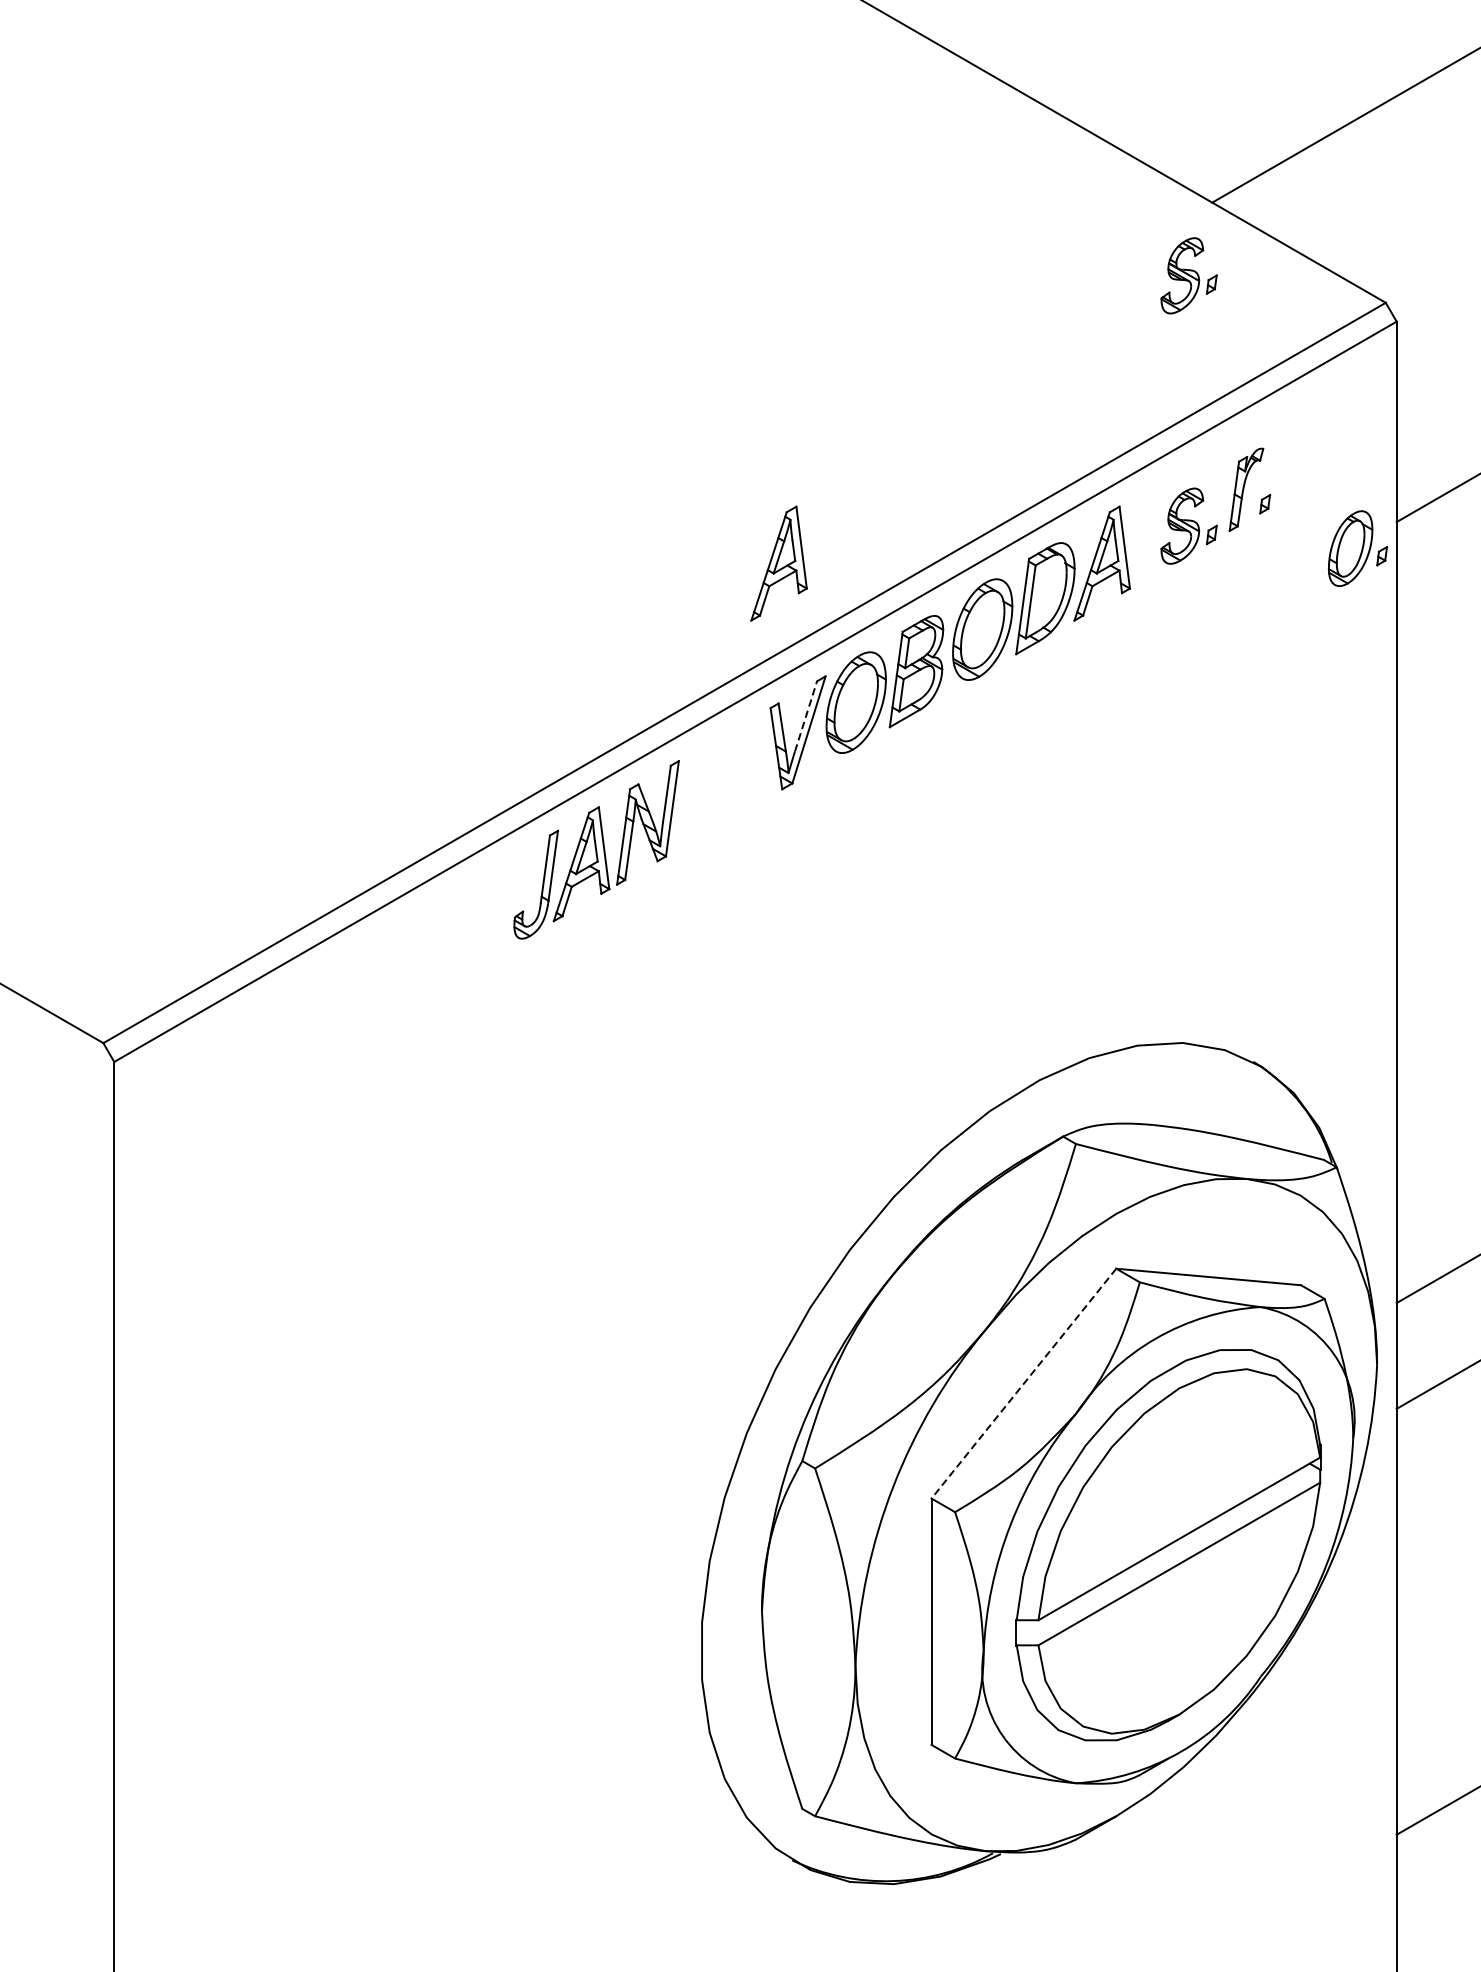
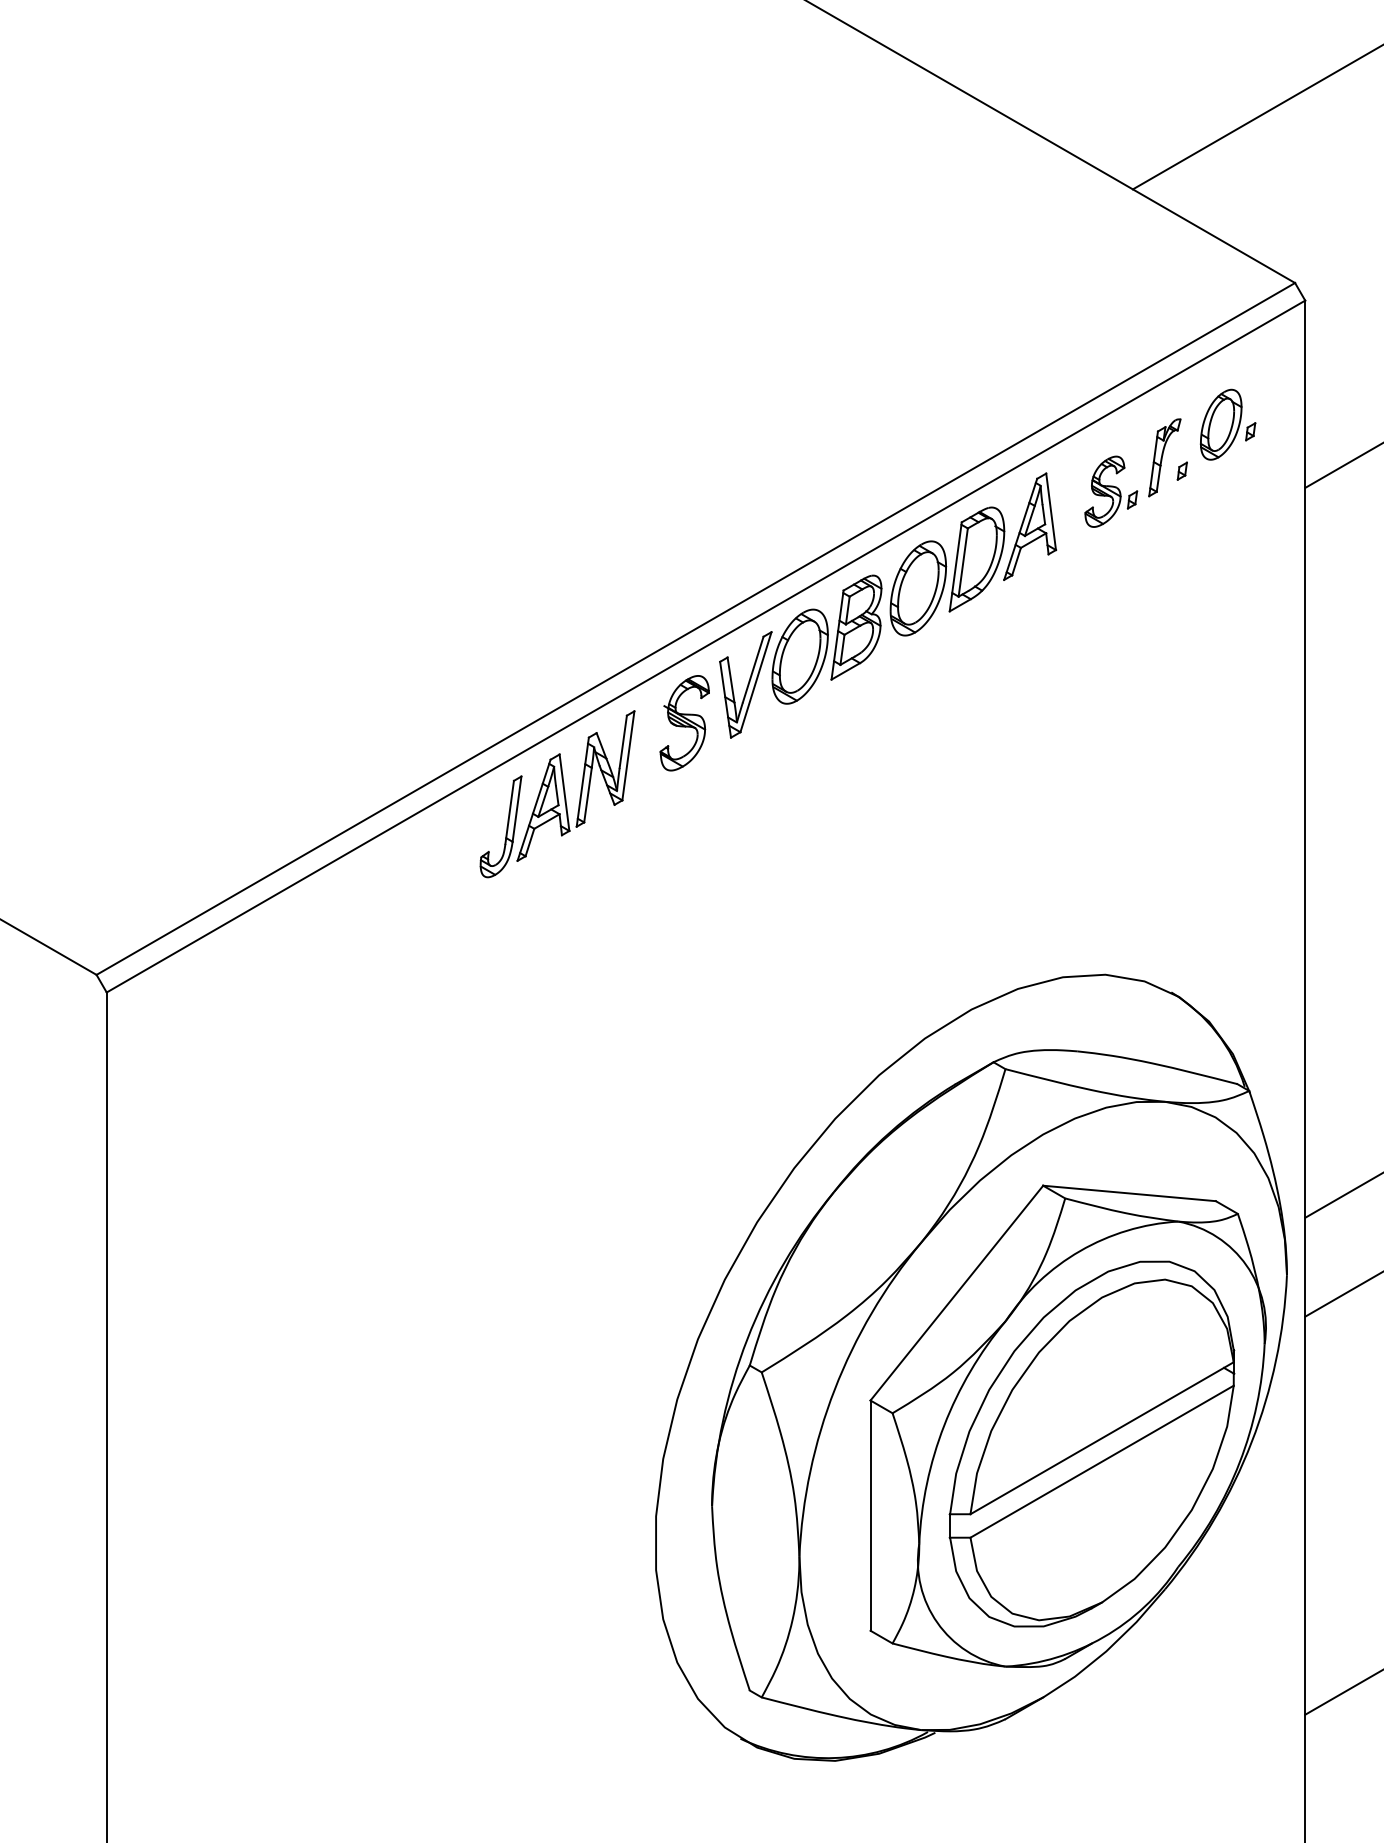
part: (1189, 275) -> (1111, 257), removed
part: (1357, 548) -> (1227, 424), moved
part: (779, 563) -> (728, 526), removed
line: (806, 716) -> (753, 669), dashed -> solid
part: (732, 774) -> (684, 723), added
line: (1023, 1384) -> (956, 1293), dashed -> solid

